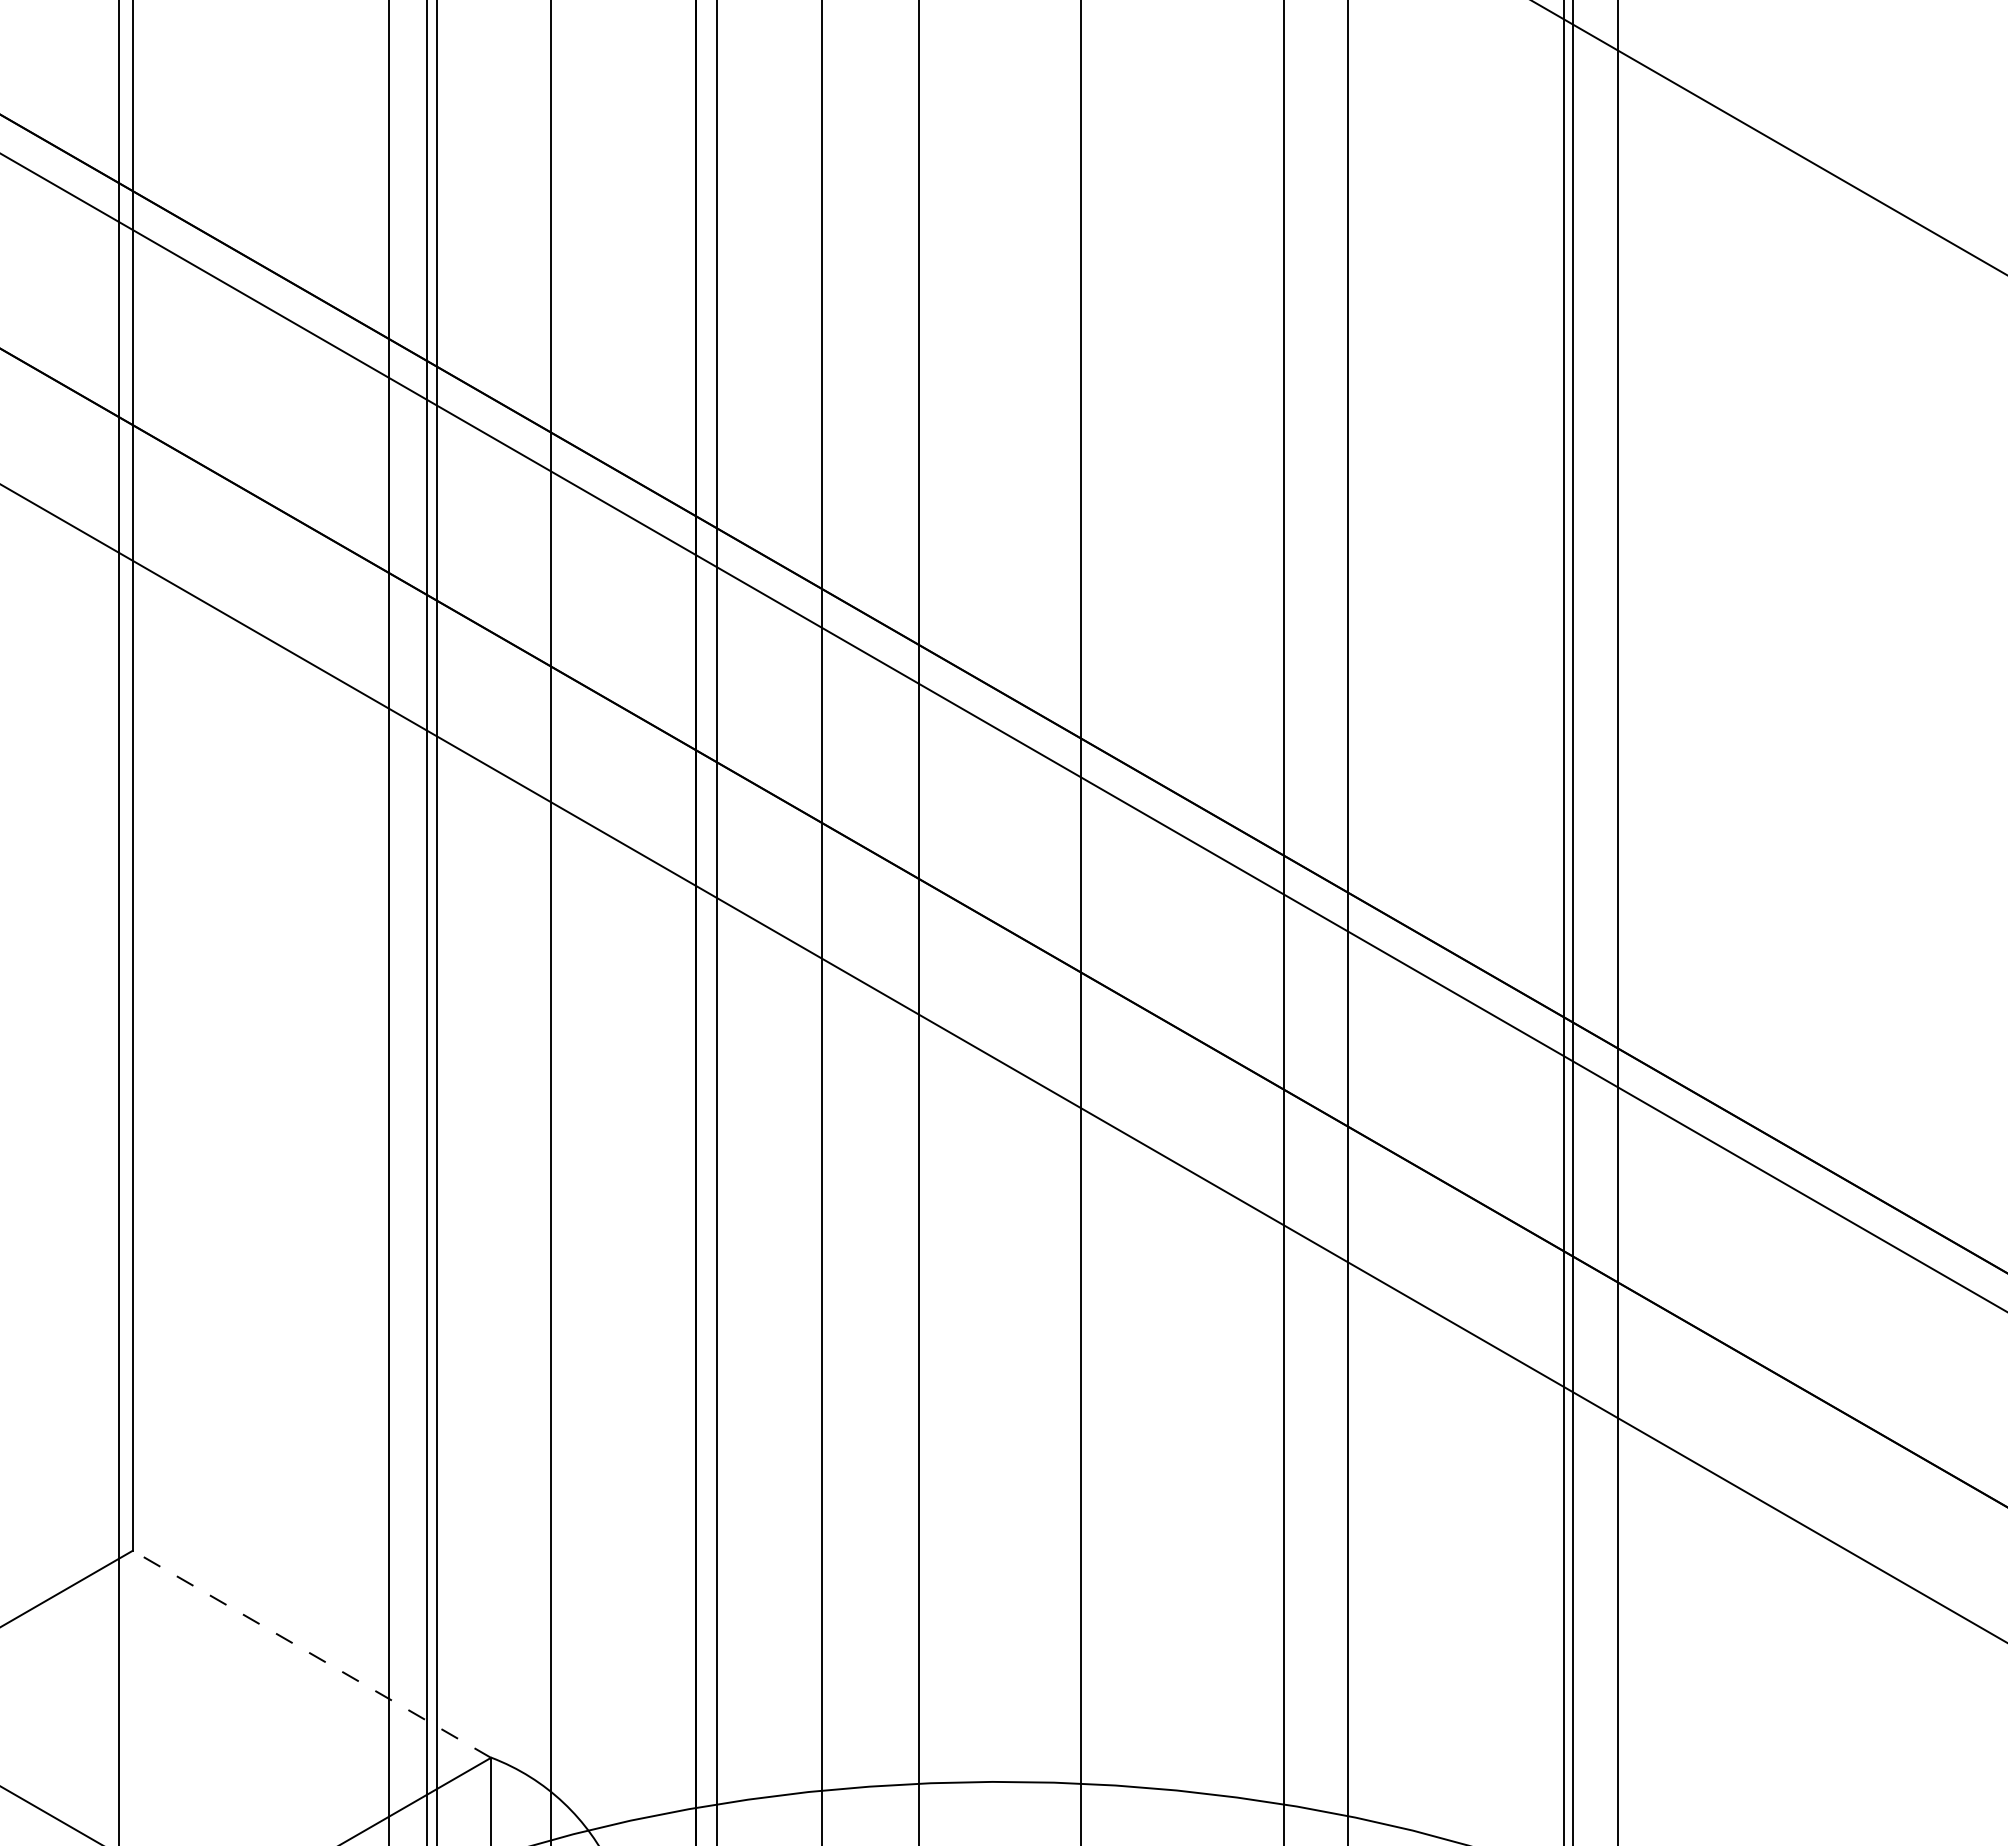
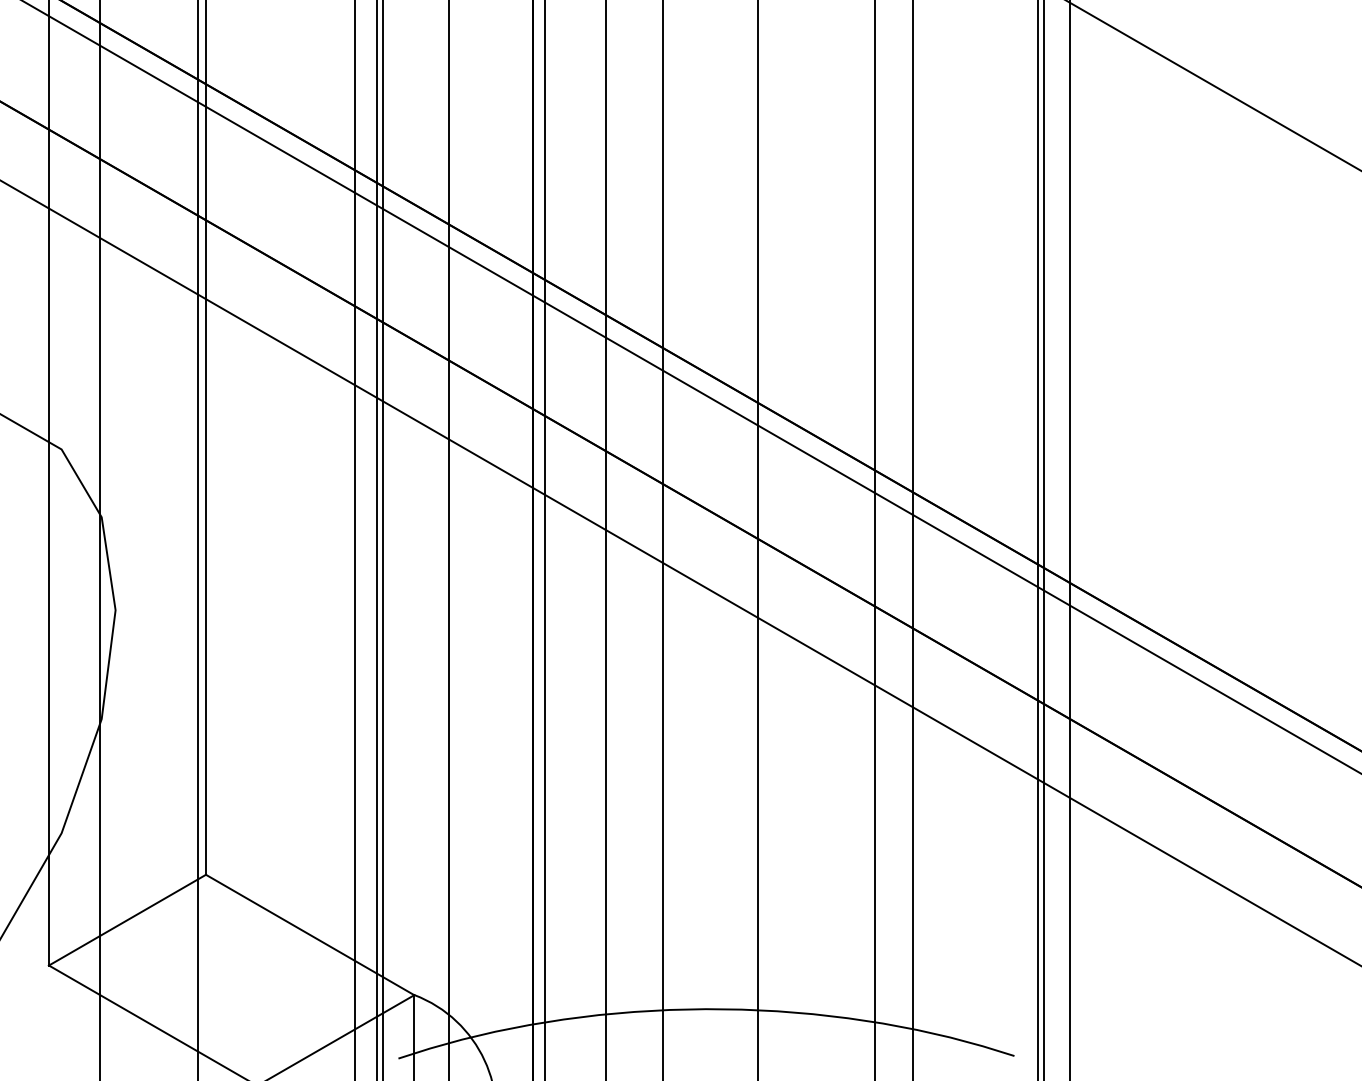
line: (310, 1653) -> (309, 934), dashed -> solid

